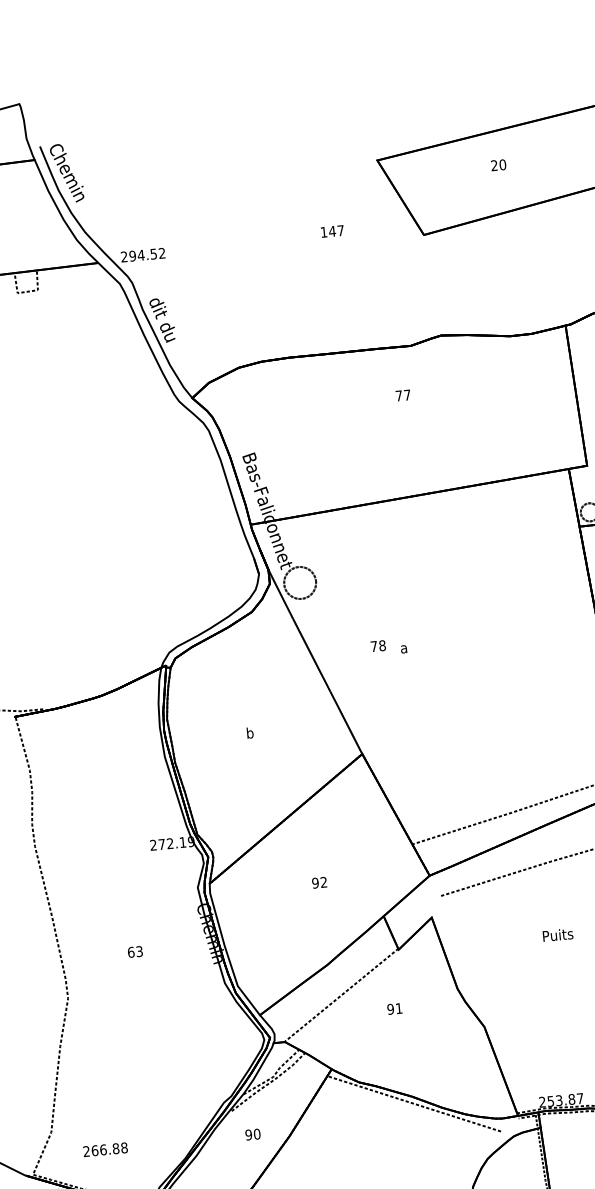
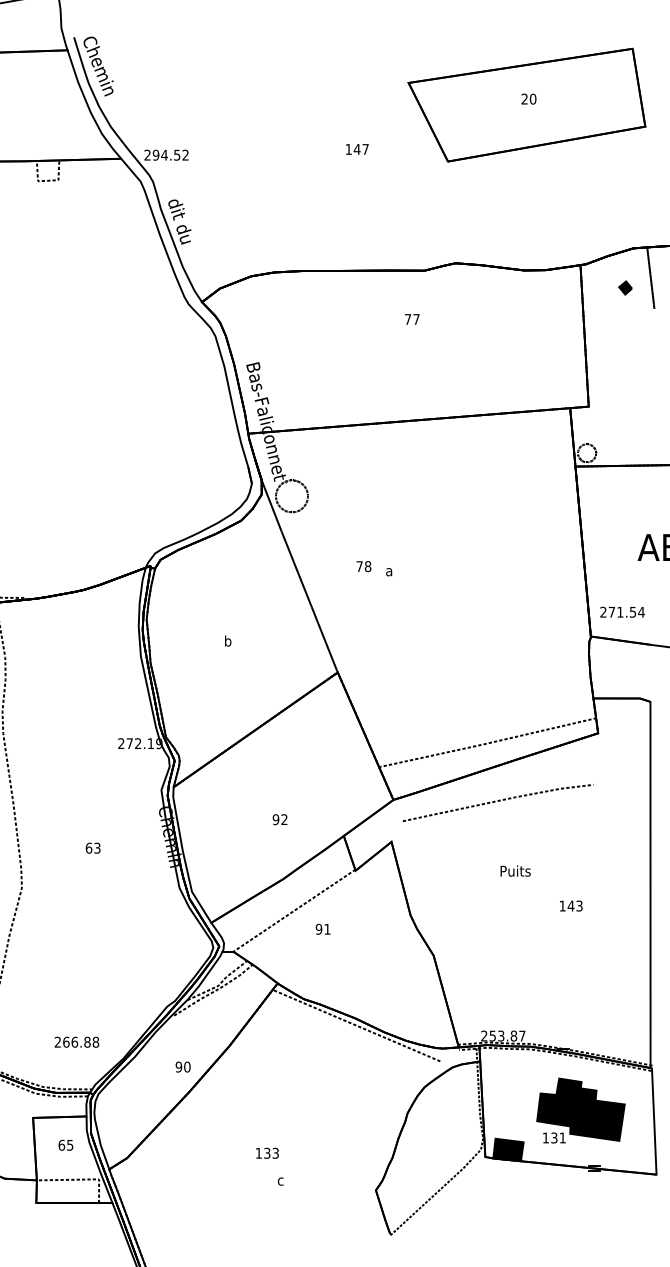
text: (318, 882) -> (279, 819), moved
text: (394, 1008) -> (322, 928), moved
text: (252, 1134) -> (182, 1066), moved
text: (105, 1149) -> (76, 1041), moved

